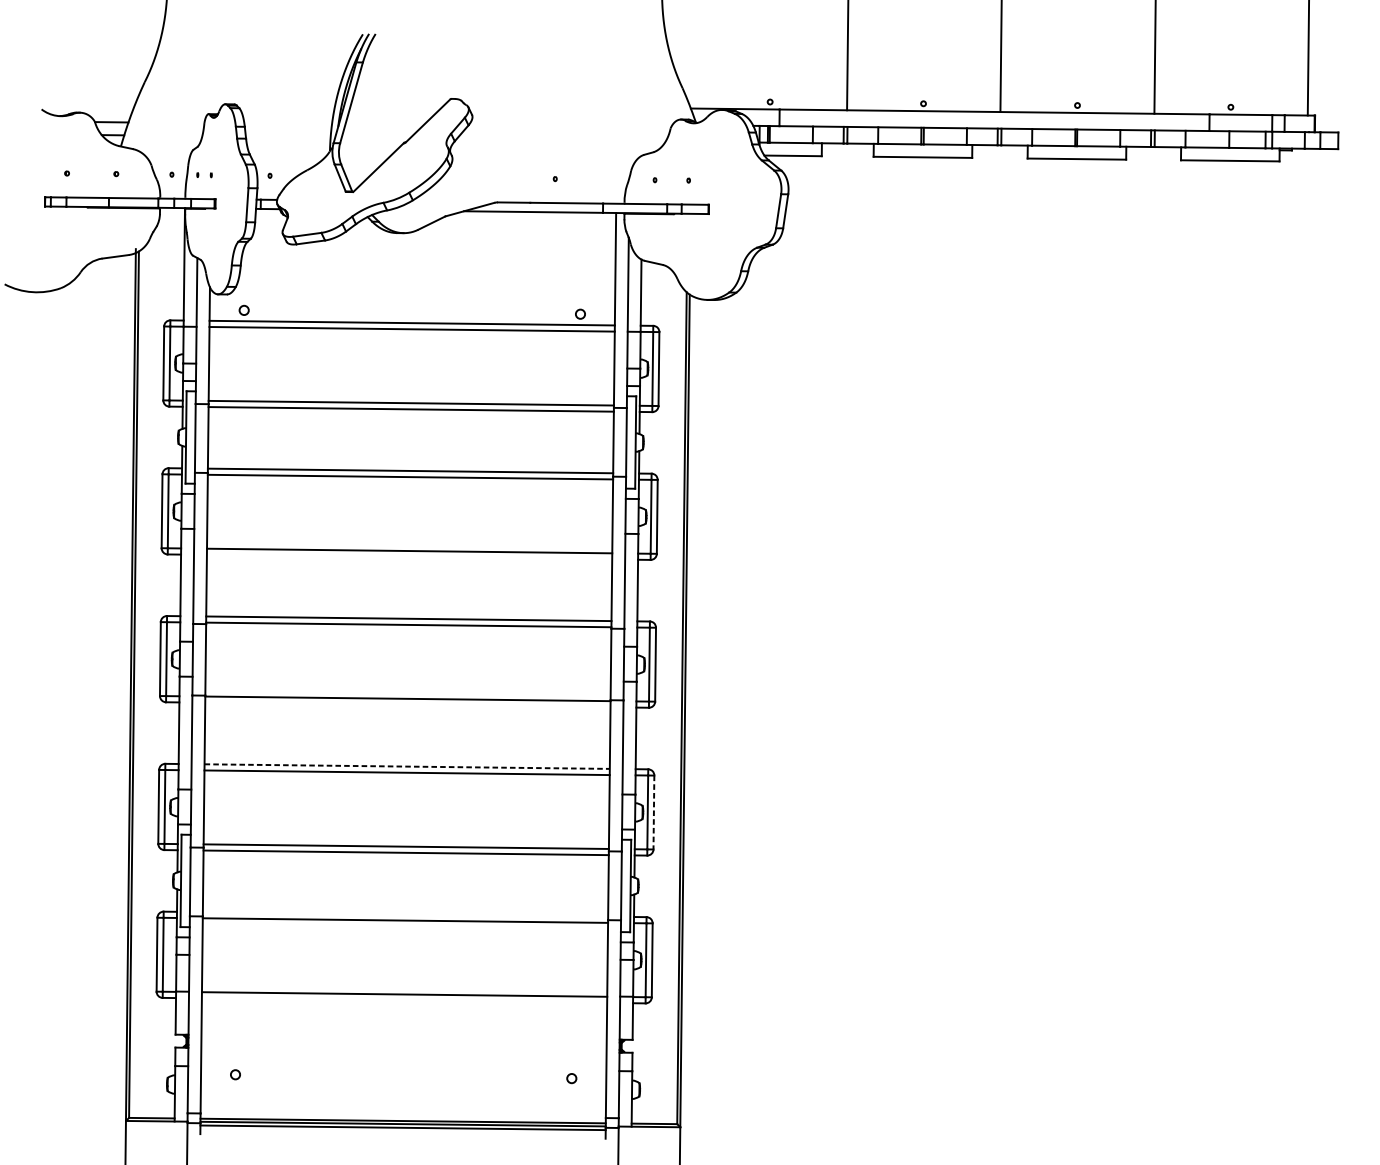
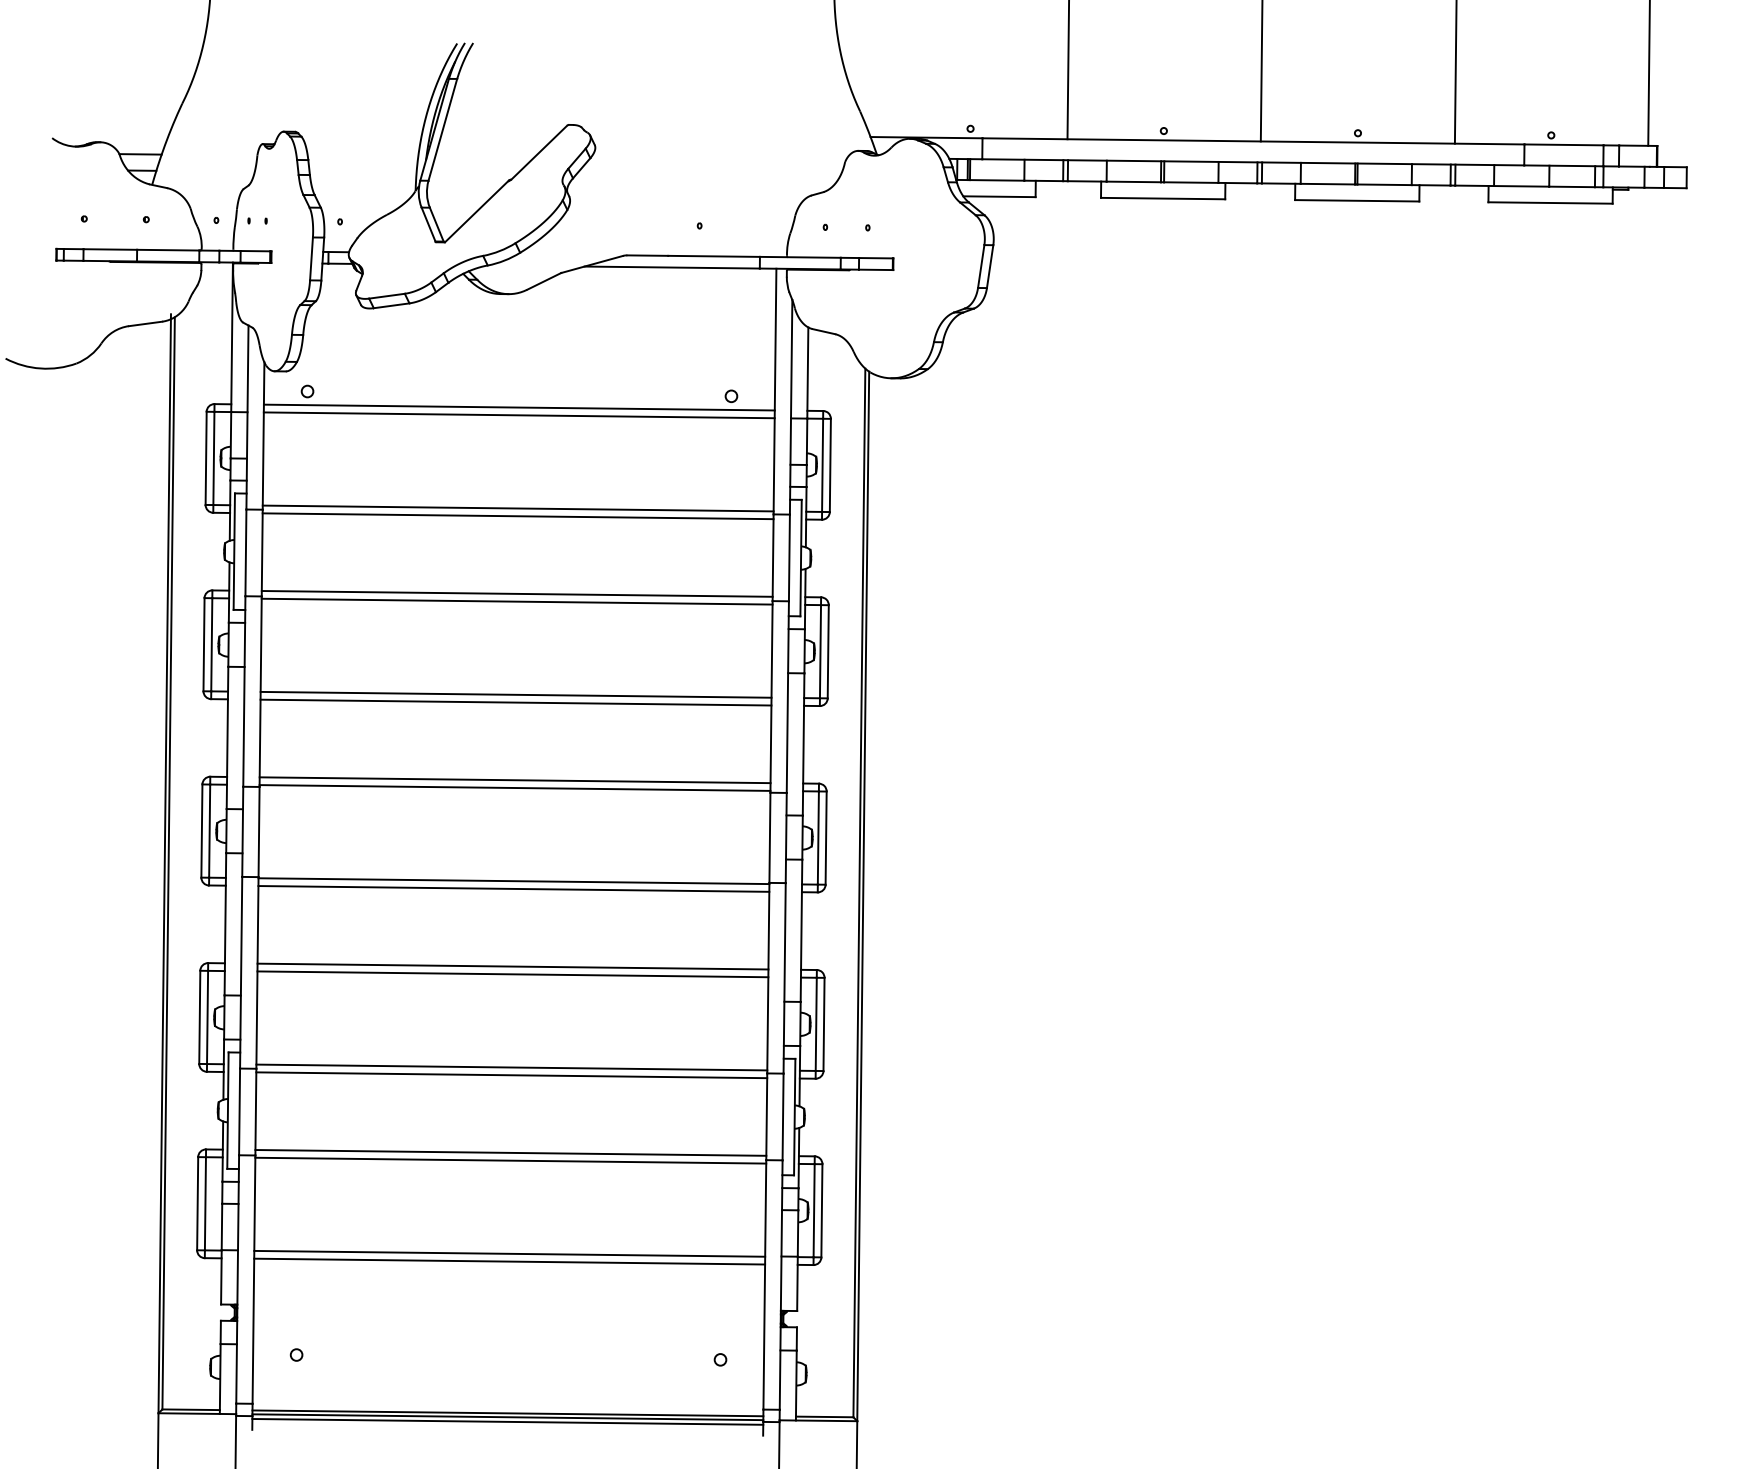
line: (409, 557) -> (515, 702), added
line: (407, 704) -> (513, 888), added
line: (407, 766) -> (513, 966), dashed -> solid
line: (654, 812) -> (824, 1024), dashed -> solid
line: (405, 914) -> (510, 1152), added
line: (404, 1000) -> (509, 1261), added

